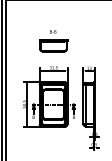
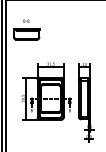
part: (53, 40) -> (26, 29), moved

